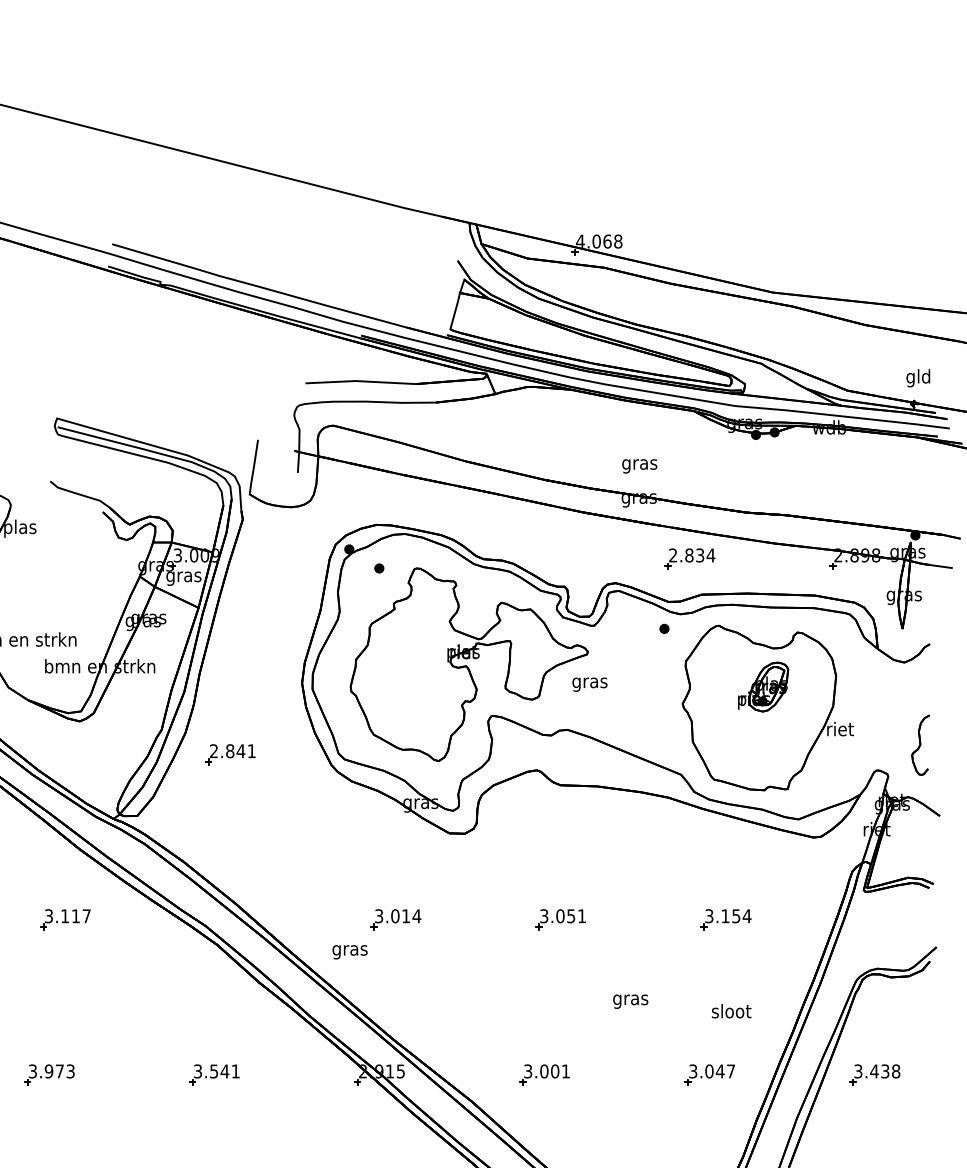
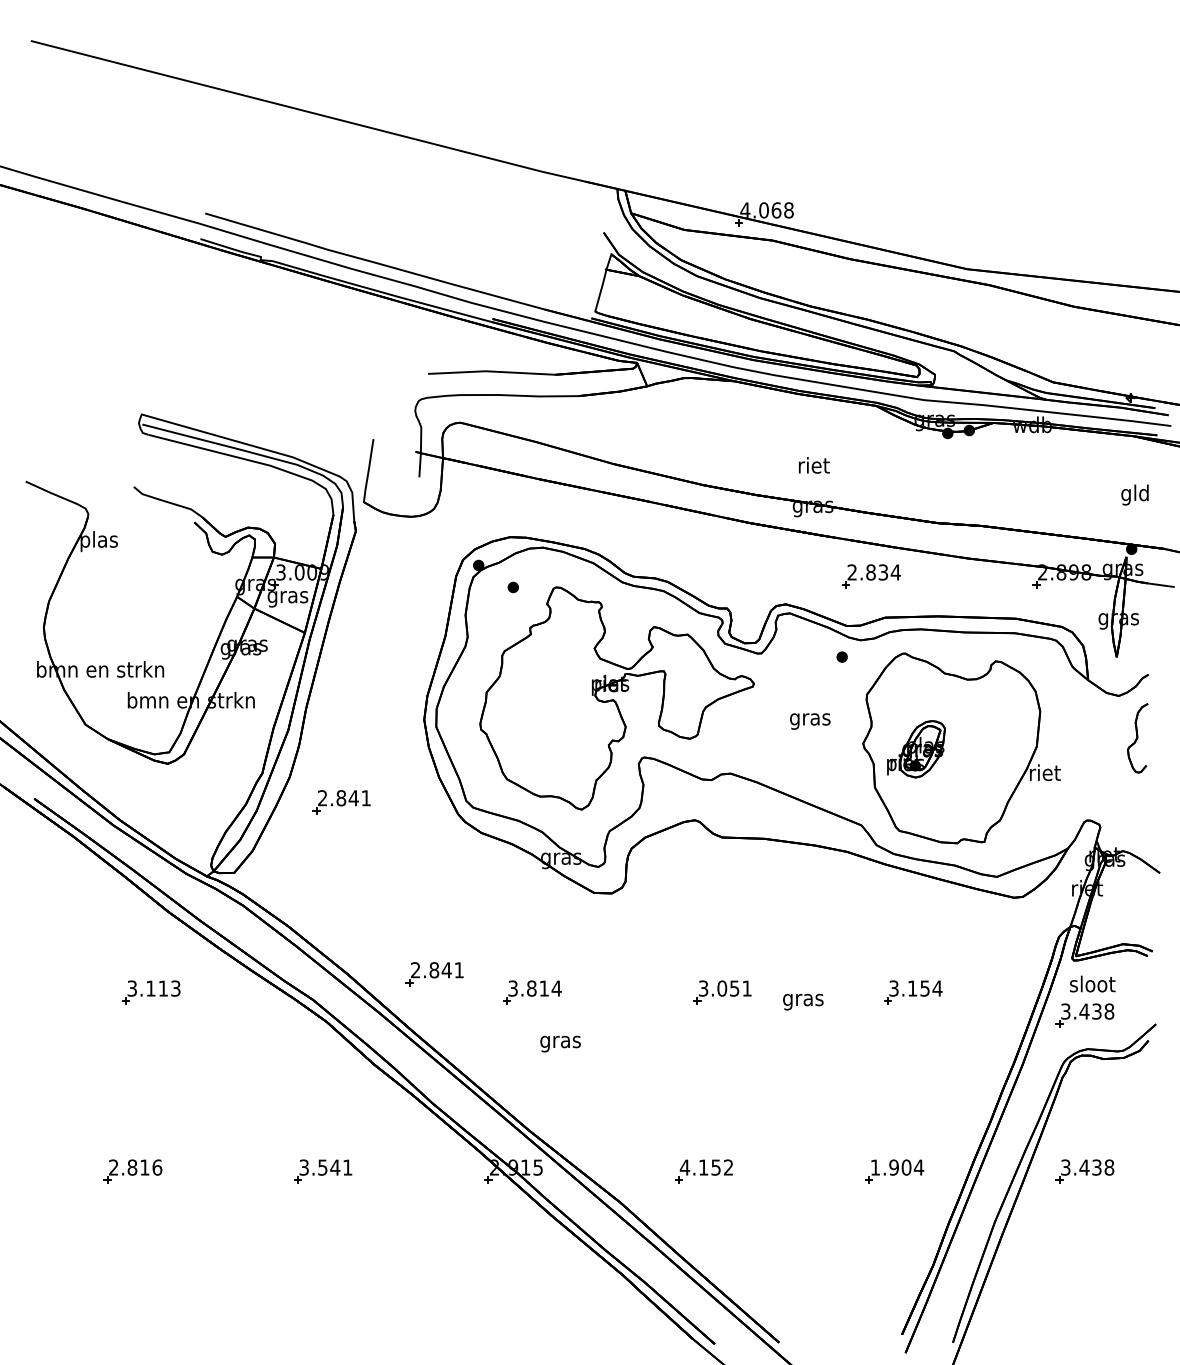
text: (917, 377) -> (1134, 494), moved
text: (639, 464) -> (813, 467), gras -> riet
text: (590, 684) -> (810, 721), moved
part: (763, 687) -> (916, 749), moved
part: (920, 745) -> (1137, 738), moved
part: (310, 904) -> (434, 974), added
text: (86, 916) -> (175, 988), 3.117 -> 3.113
text: (395, 916) -> (531, 988), 3.014 -> 3.814
part: (874, 939) -> (1084, 1015), added
text: (349, 951) -> (560, 1043), moved
text: (630, 1001) -> (803, 1001), moved
text: (731, 1010) -> (1092, 983), moved
text: (51, 1071) -> (135, 1167), 3.973 -> 2.816
text: (545, 1071) -> (705, 1167), 3.001 -> 4.152
text: (712, 1071) -> (897, 1167), 3.047 -> 1.904

